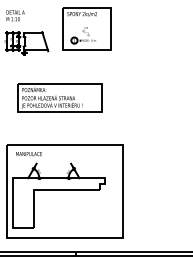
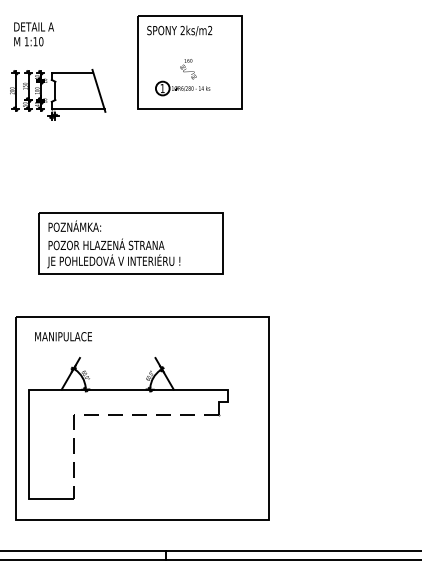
part: (59, 97) -> (130, 243), moved
line: (47, 189) -> (103, 414), solid -> dashed

